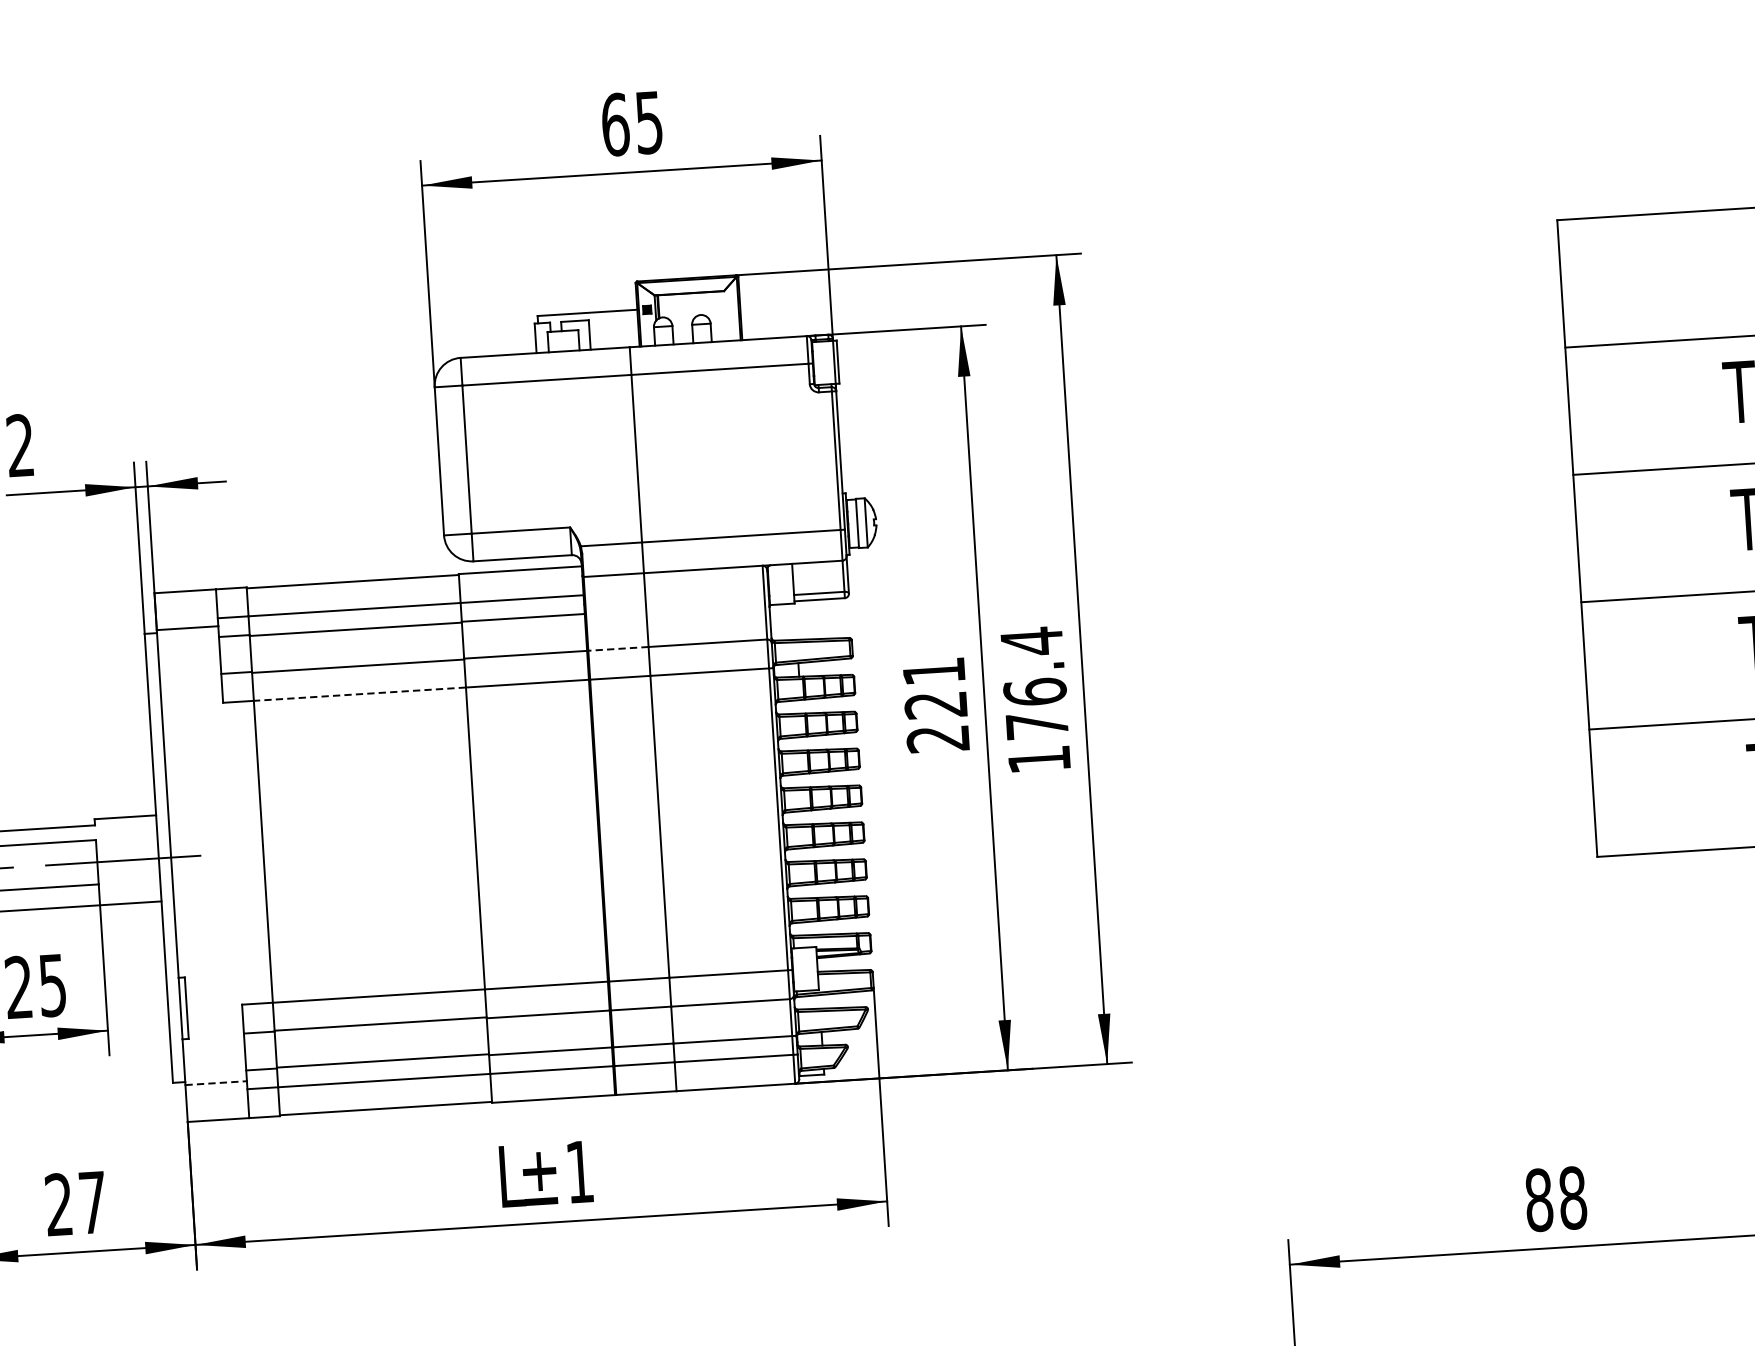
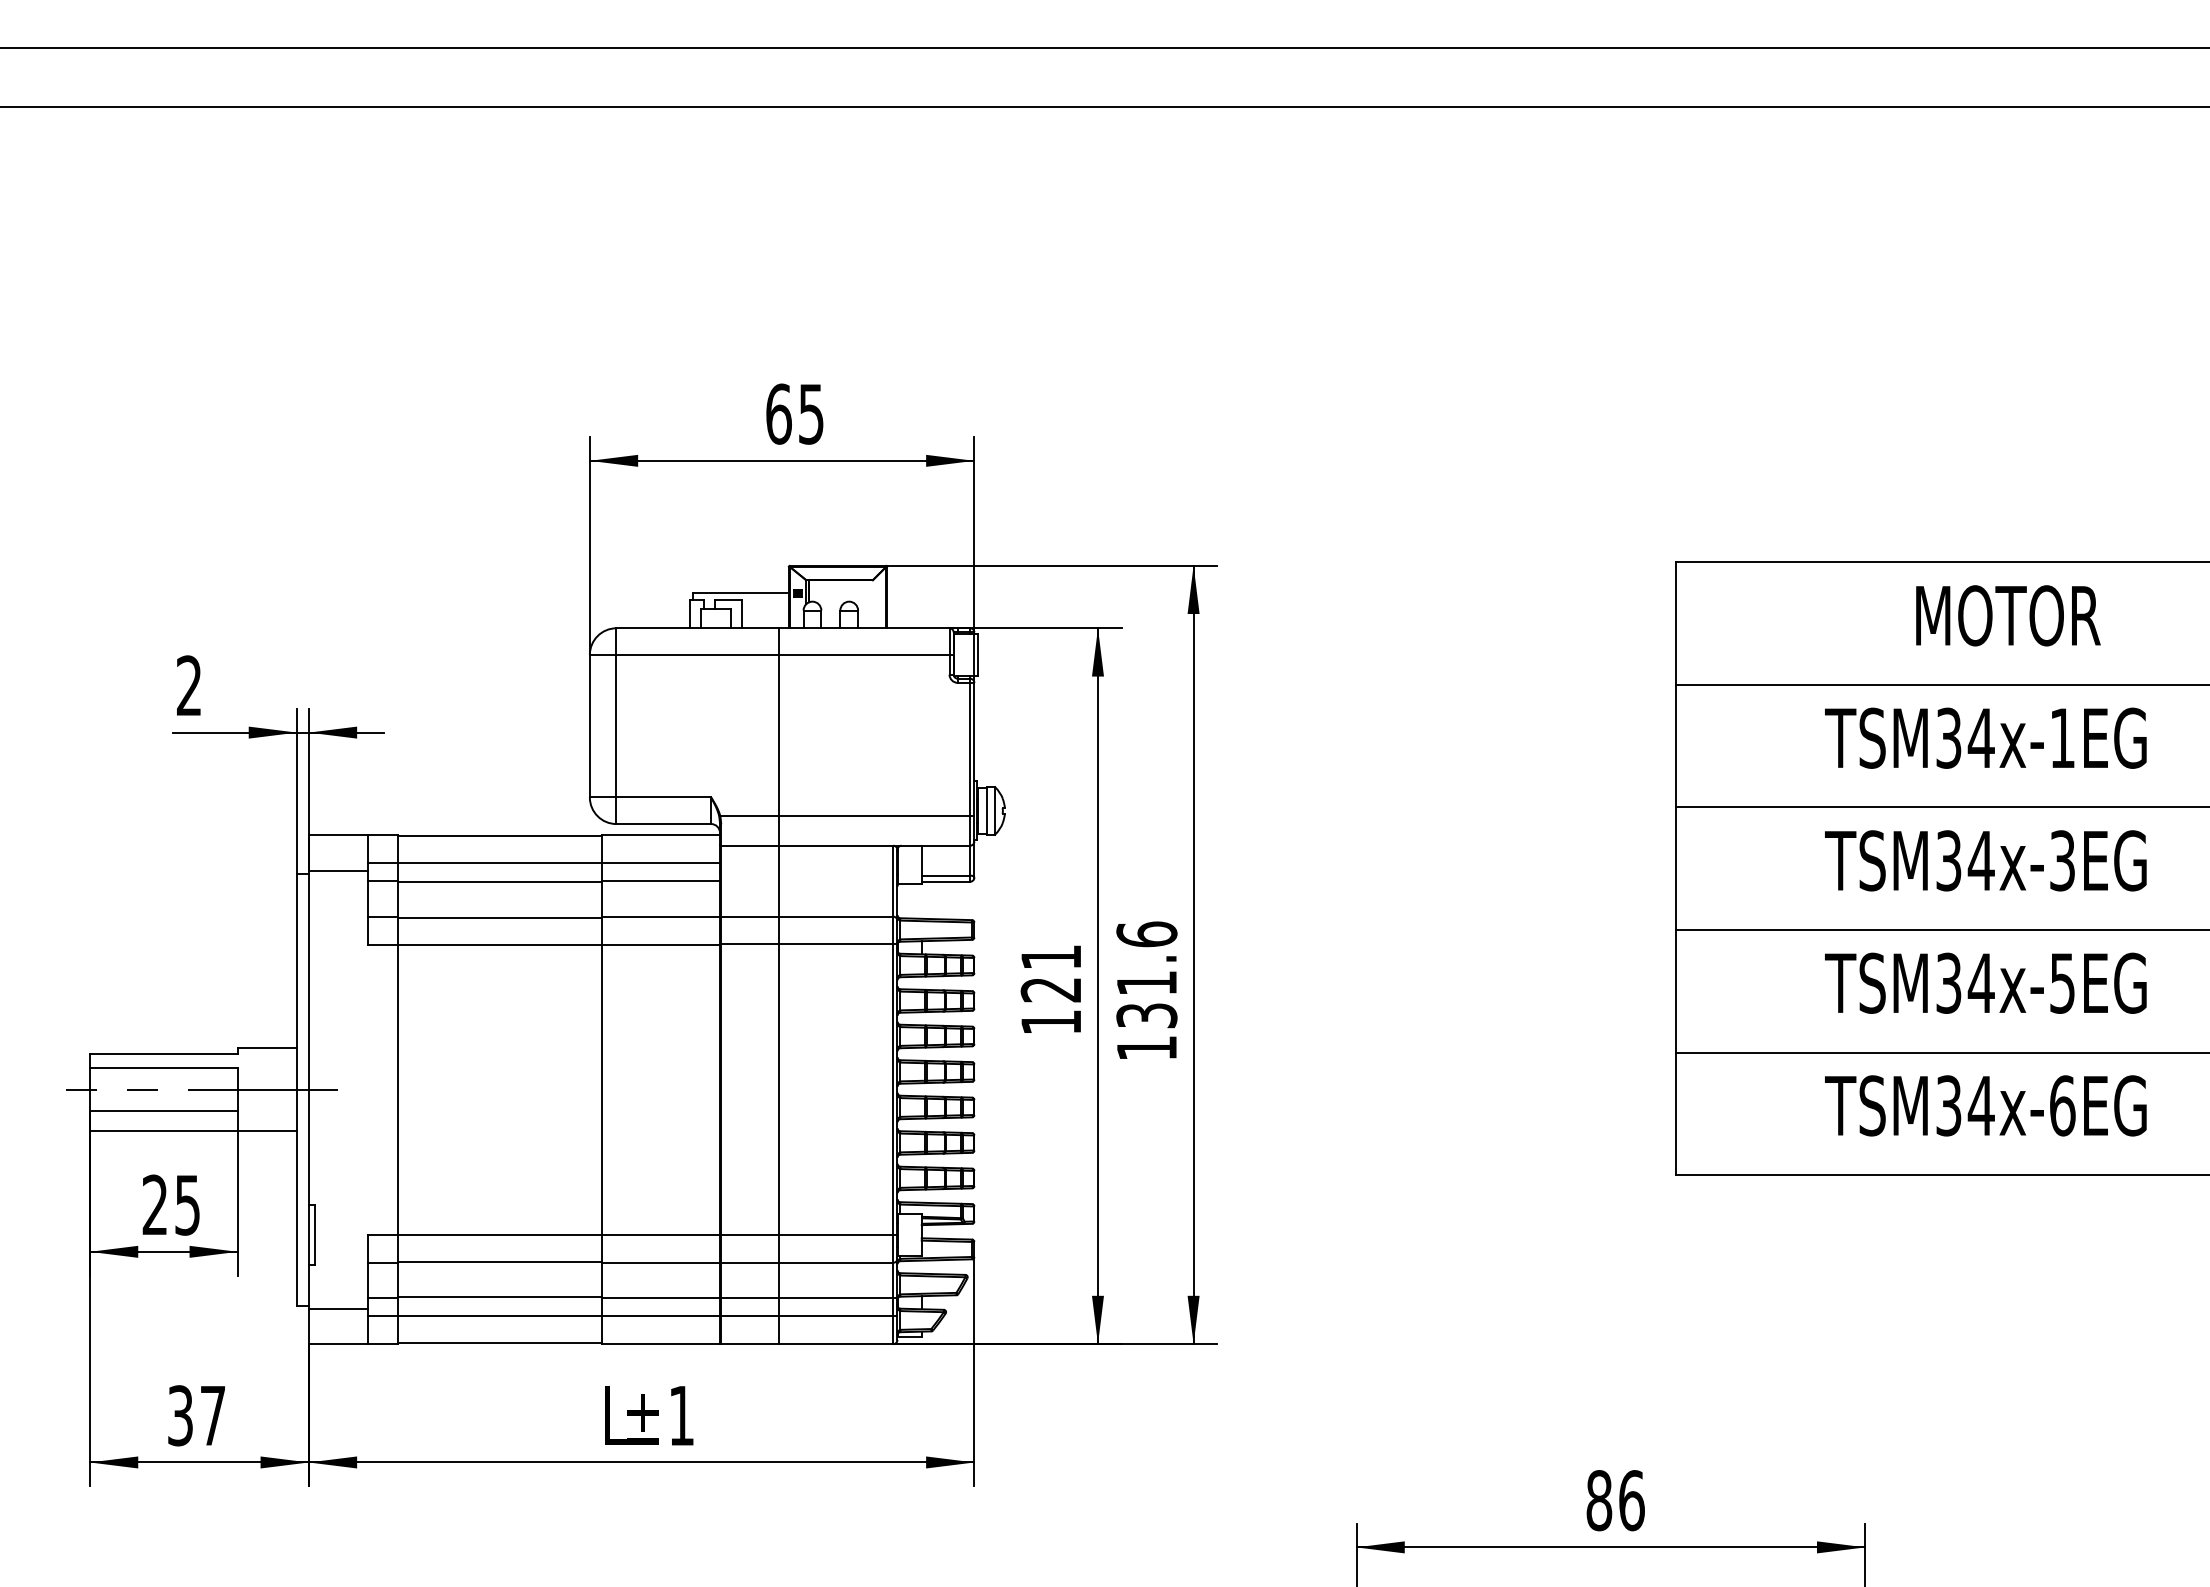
line: (618, 648) -> (750, 916), dashed -> solid
text: (1034, 683) -> (1146, 974), 176.4 -> 131.6
line: (359, 694) -> (499, 944), dashed -> solid
text: (937, 739) -> (1050, 1022), 221 -> 121
line: (216, 1082) -> (338, 1308), dashed -> solid
text: (1572, 1197) -> (1631, 1500), 88 -> 86
text: (59, 1204) -> (180, 1415), 27 -> 37

